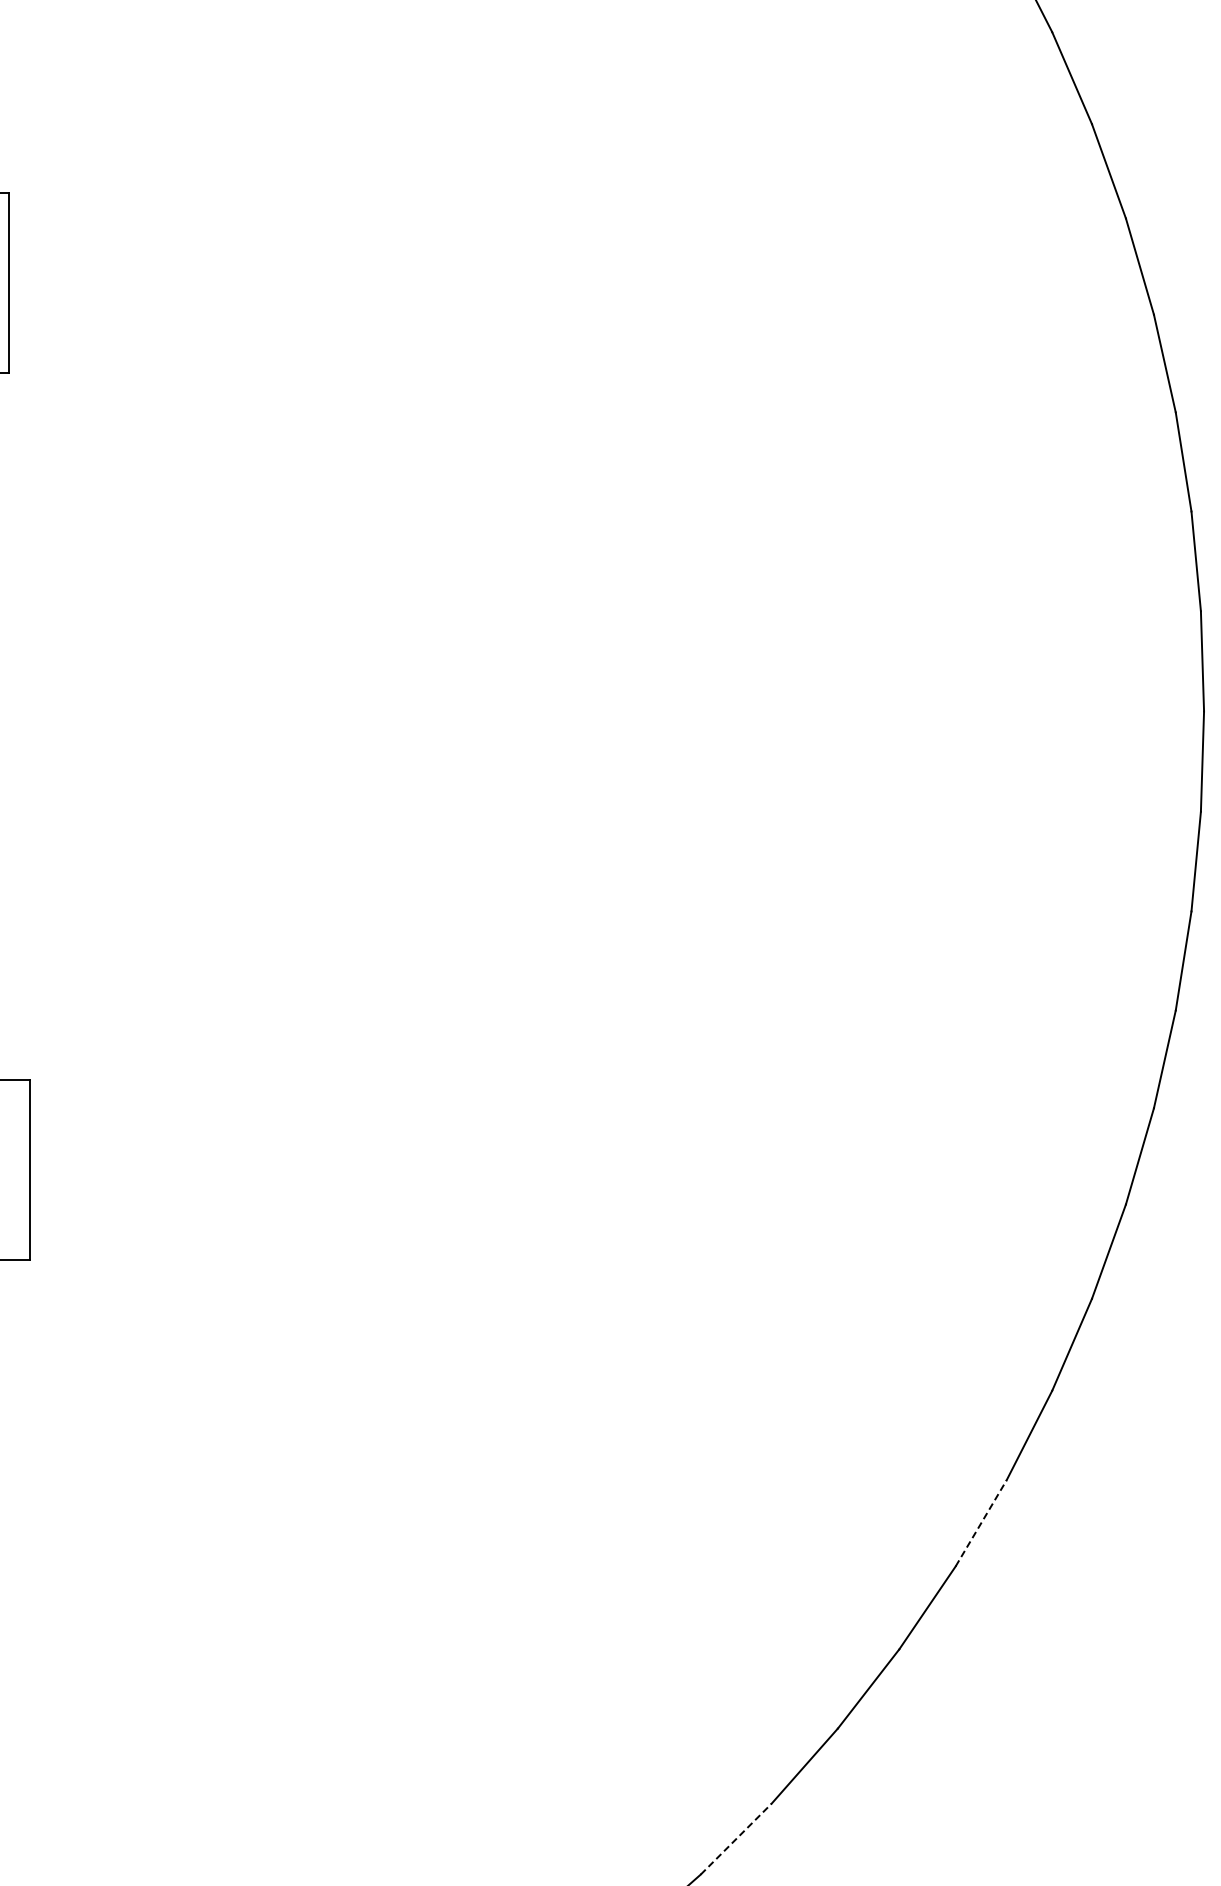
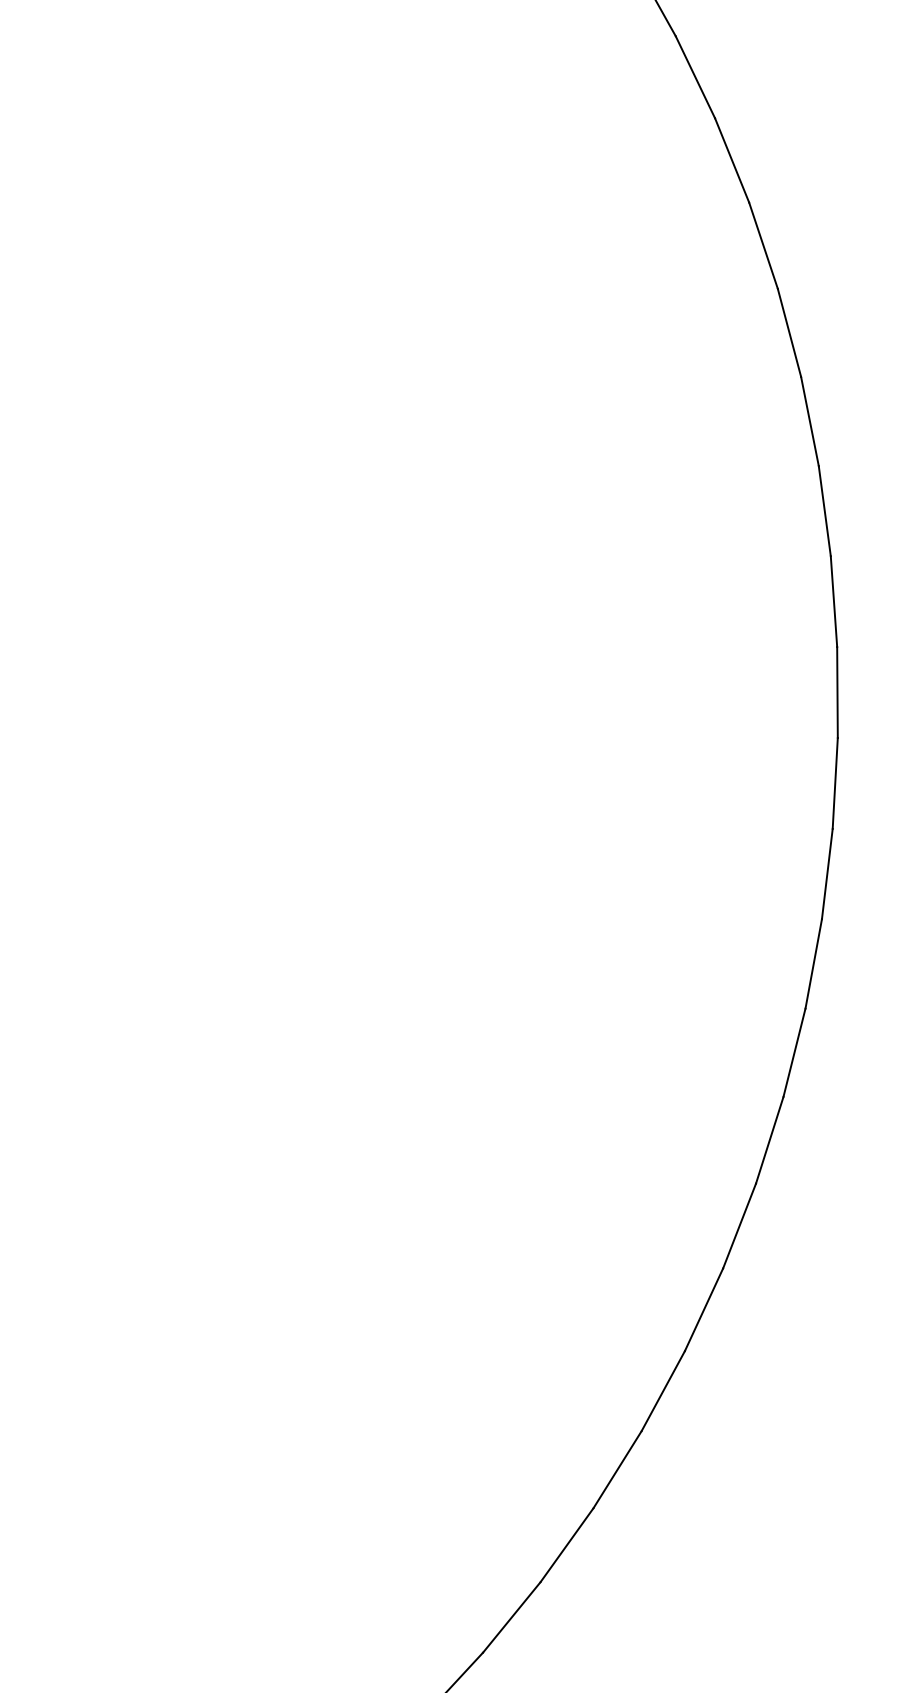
line: (981, 1522) -> (704, 1309), dashed -> solid
line: (736, 1838) -> (512, 1616), dashed -> solid

